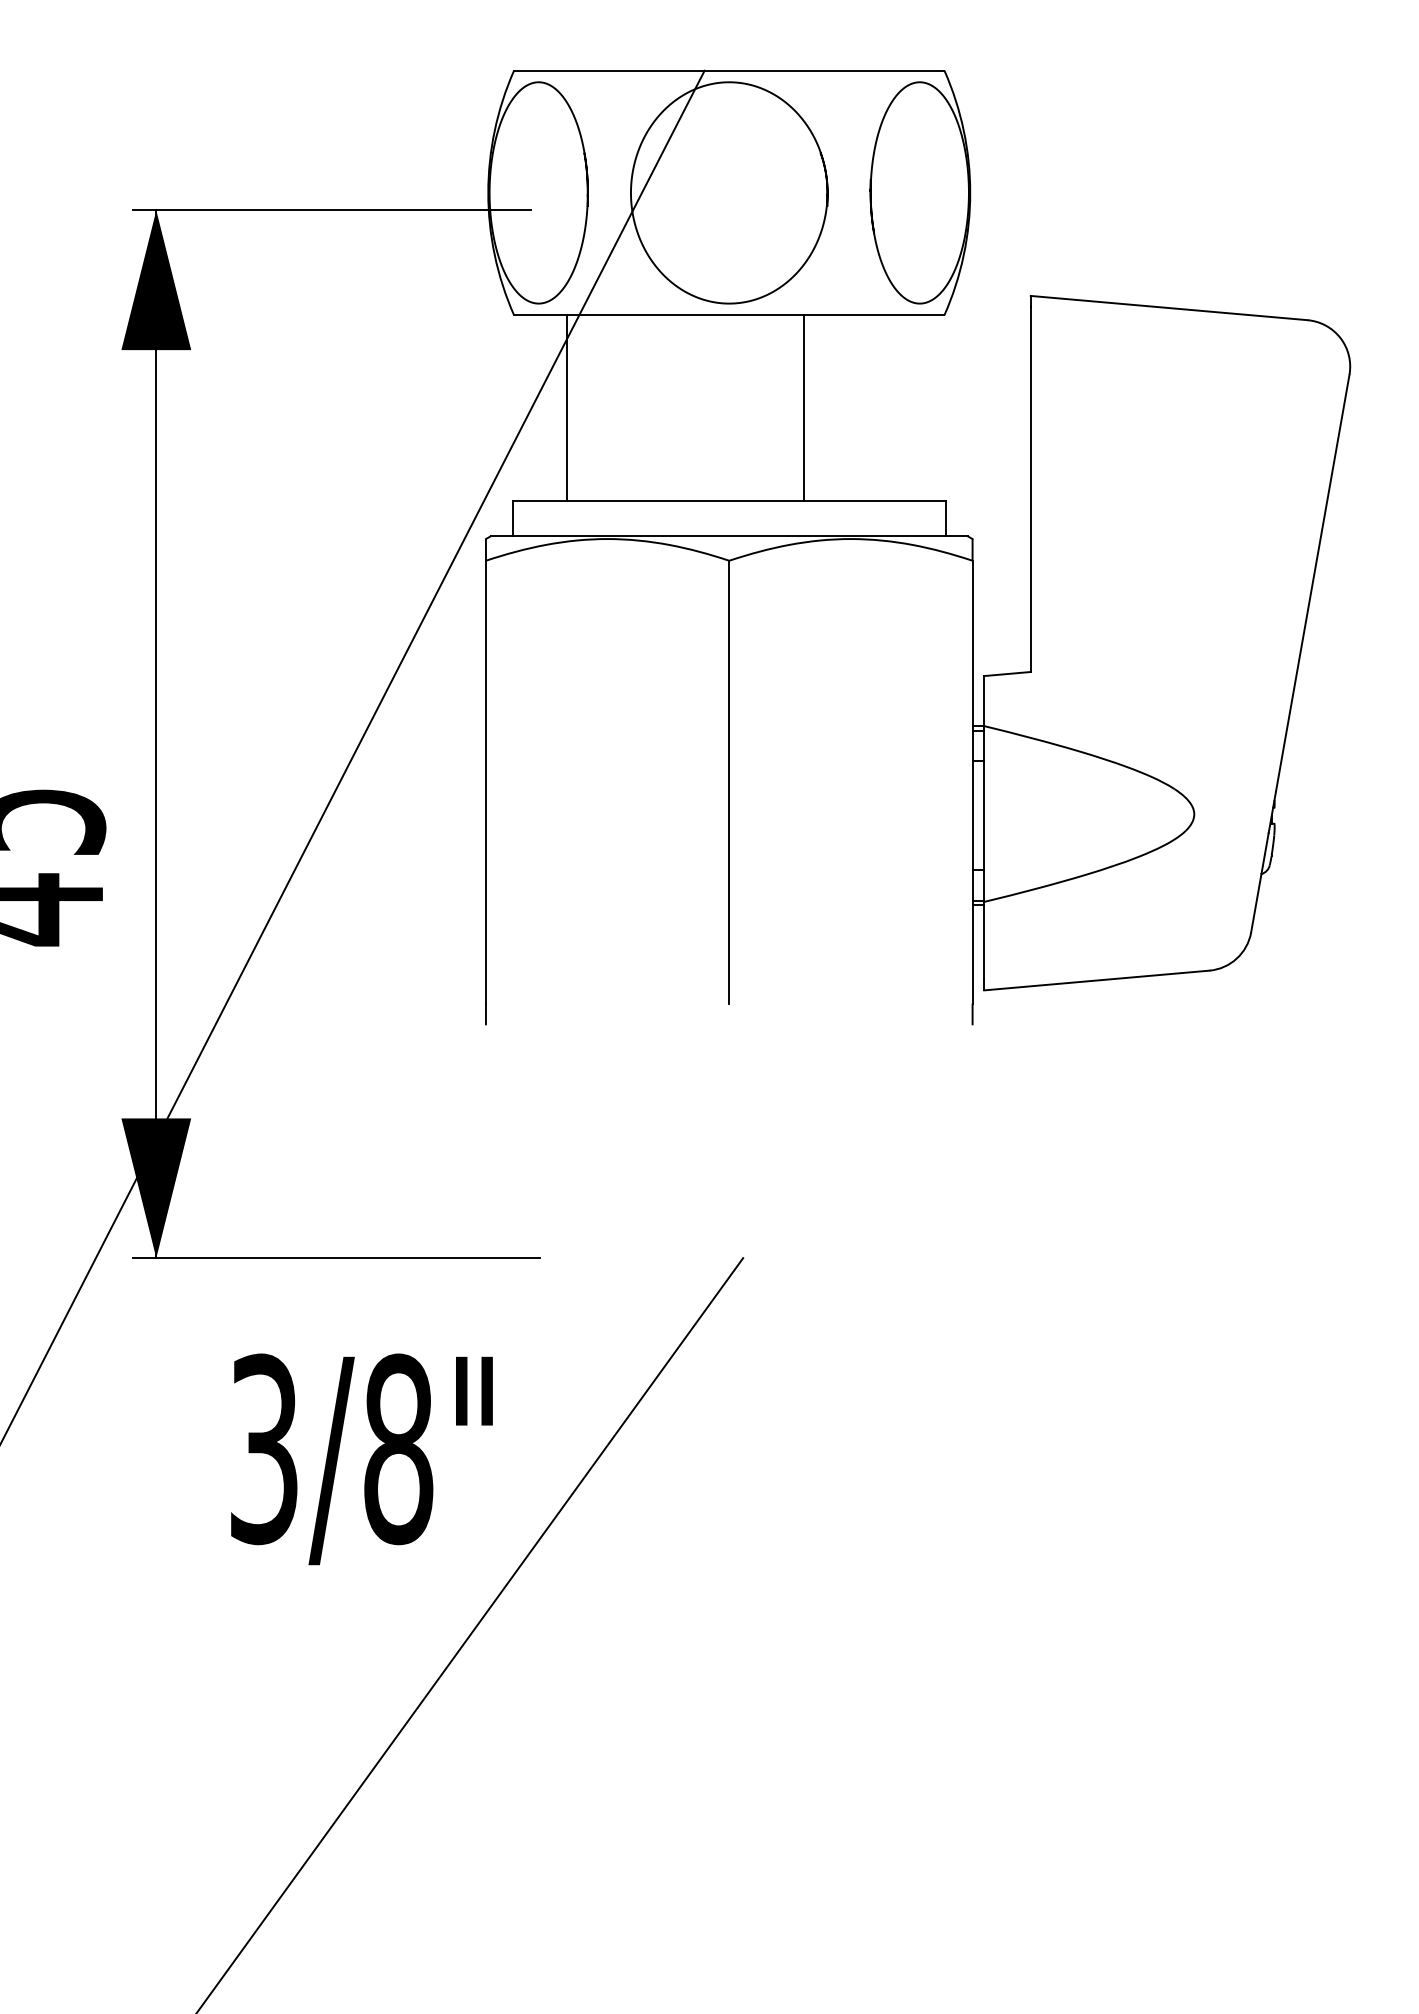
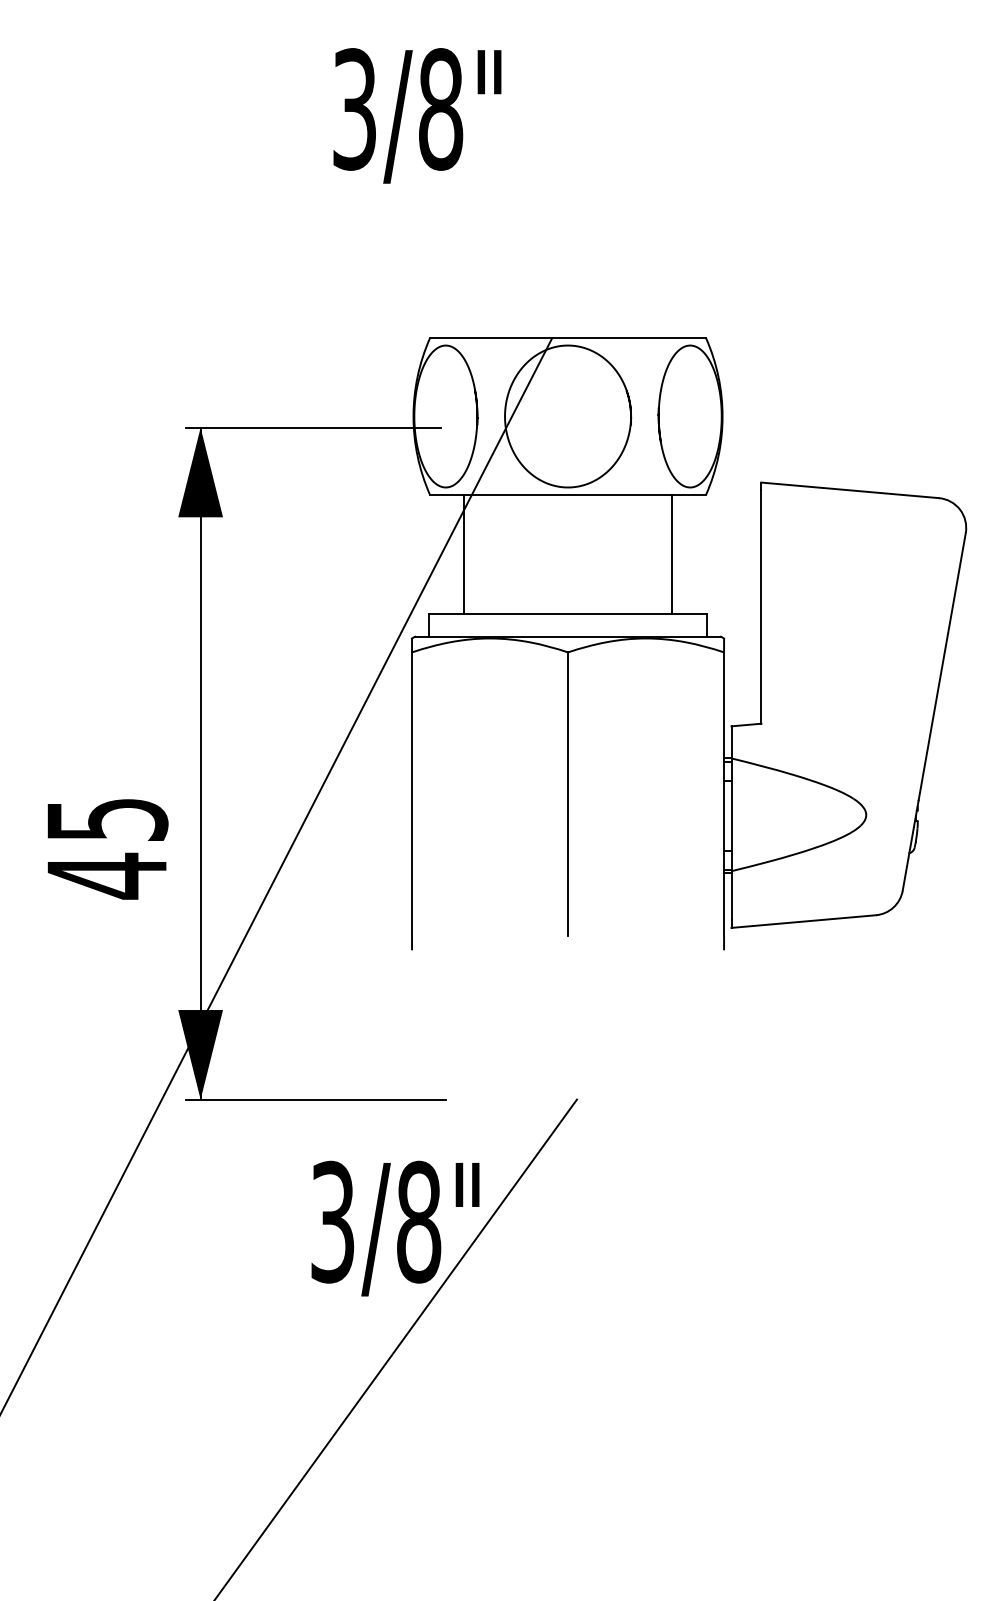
line: (803, 408) -> (671, 554), moved
text: (361, 1459) -> (395, 1228), moved

